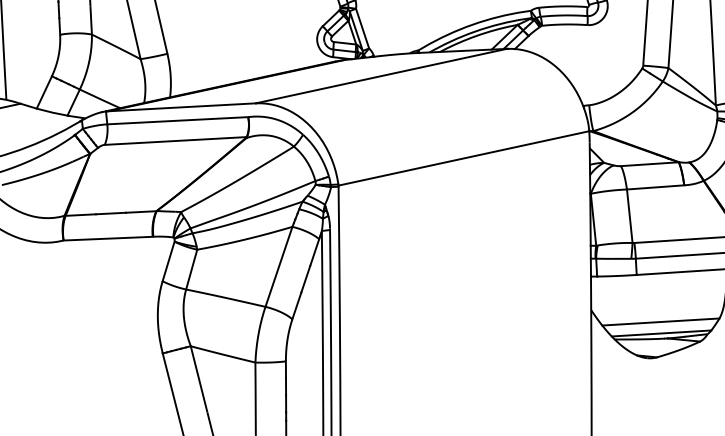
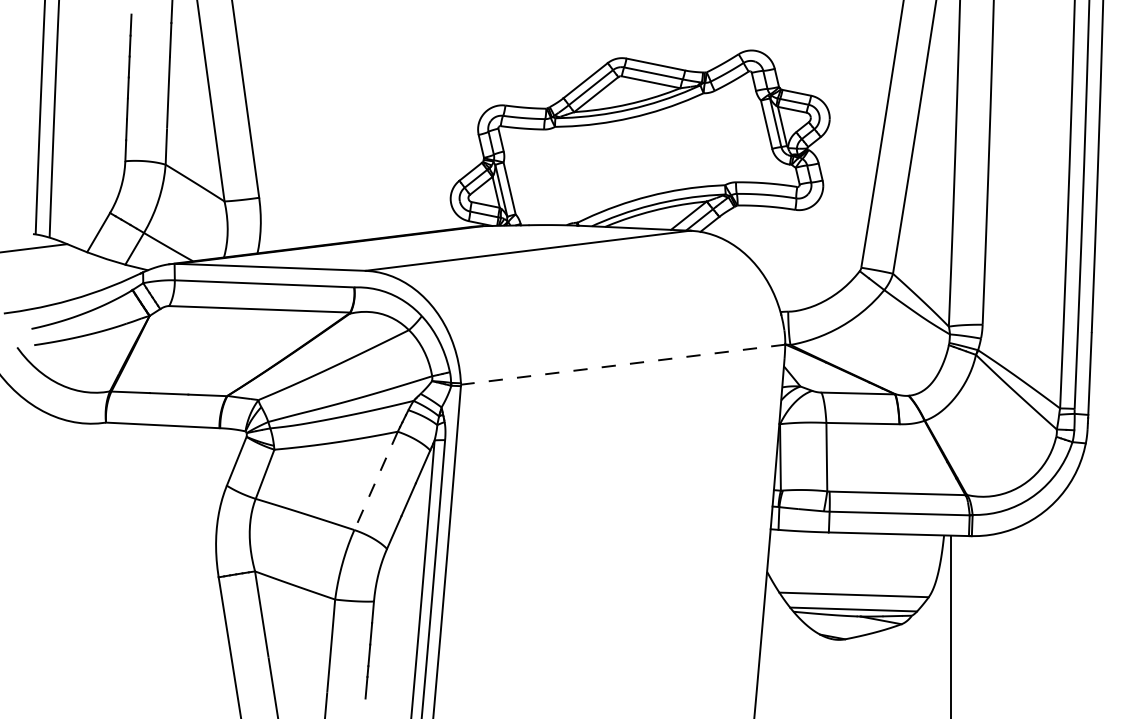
line: (463, 158) -> (622, 364), solid -> dashed
line: (279, 266) -> (376, 480), solid -> dashed

